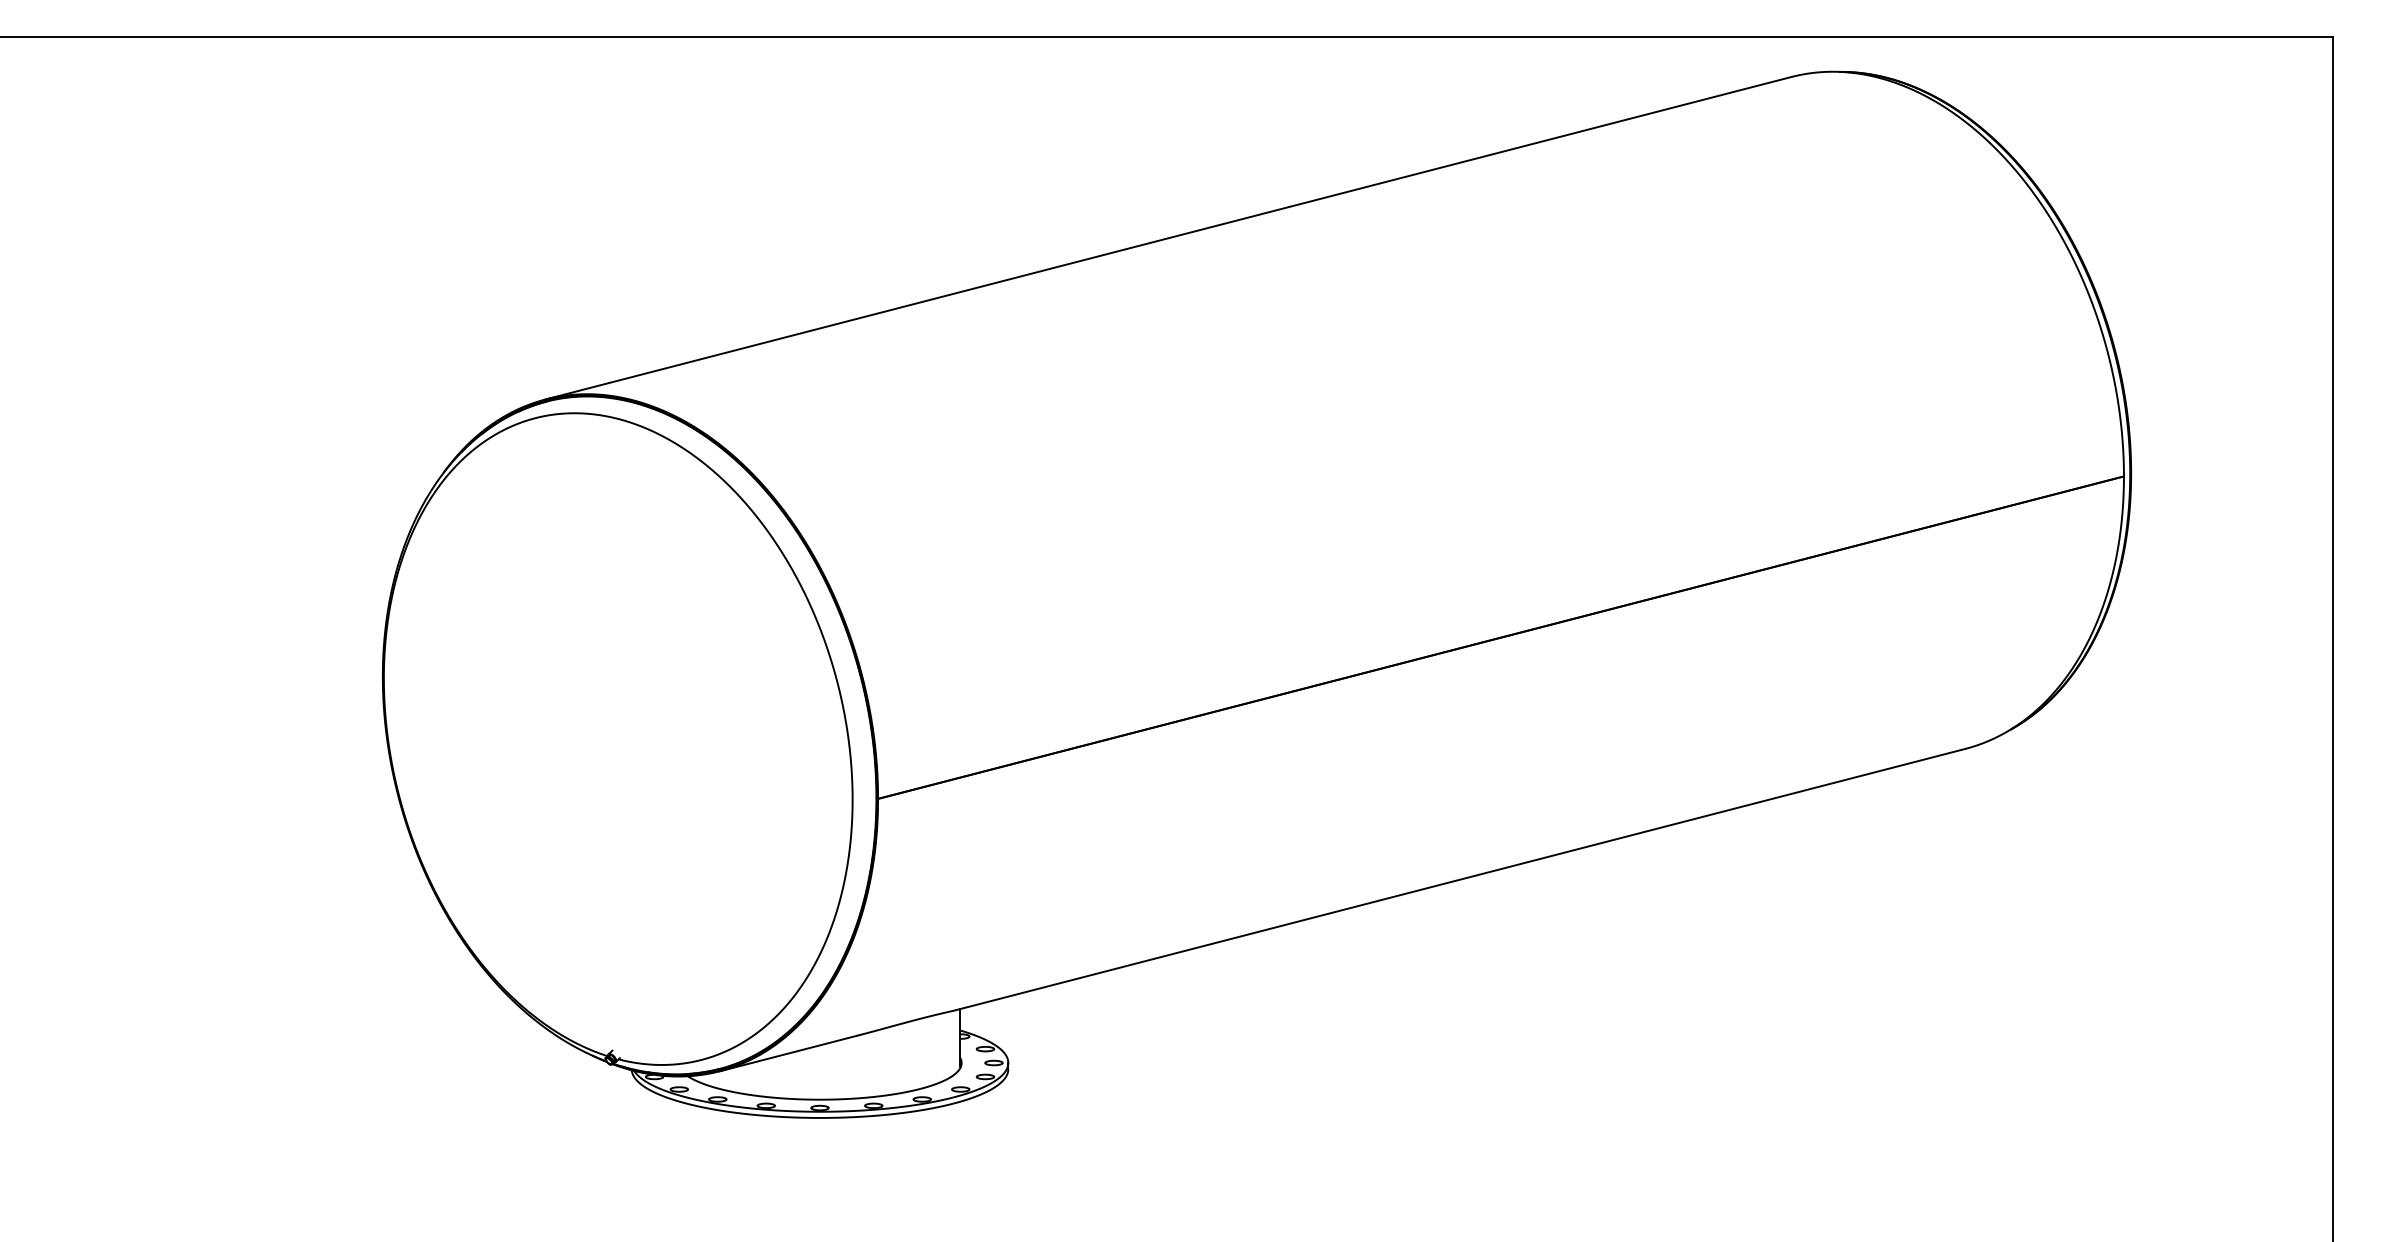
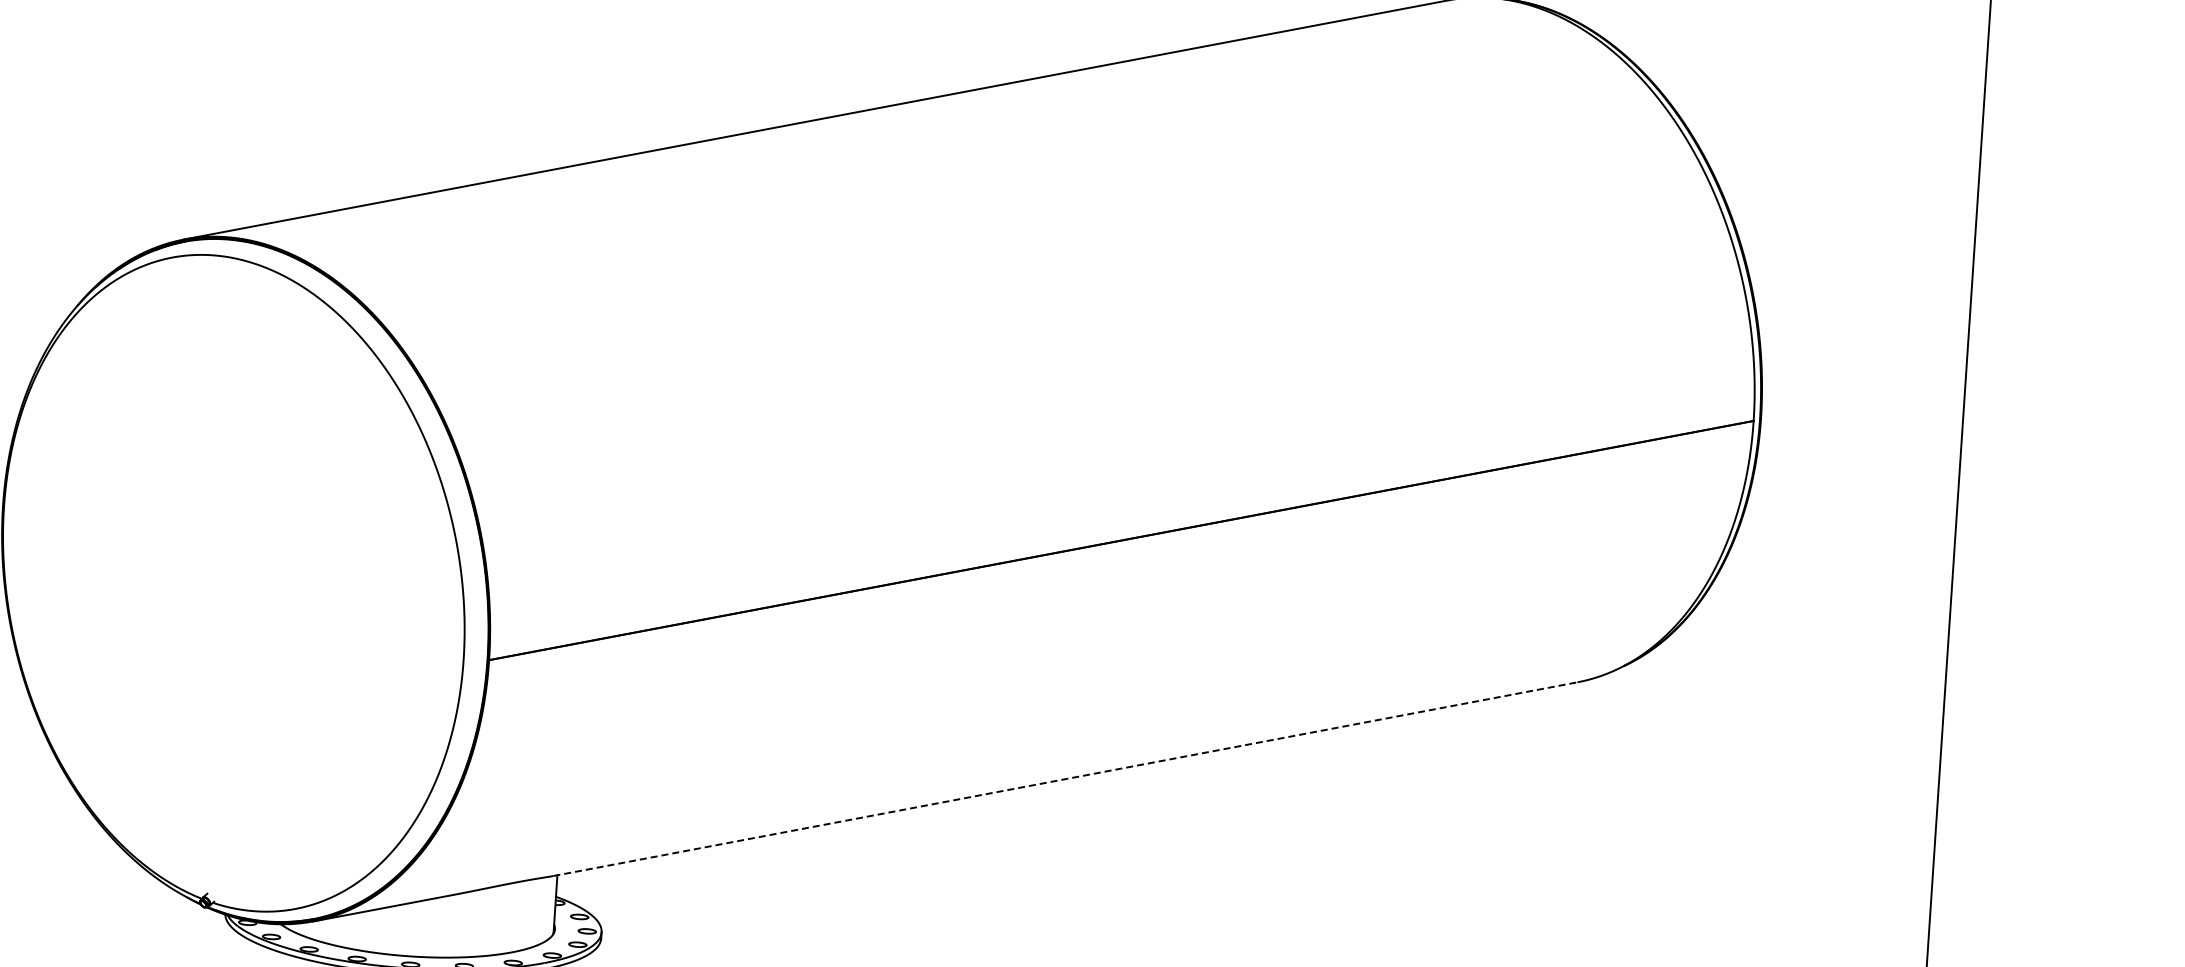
line: (1461, 879) -> (1065, 779), solid -> dashed

